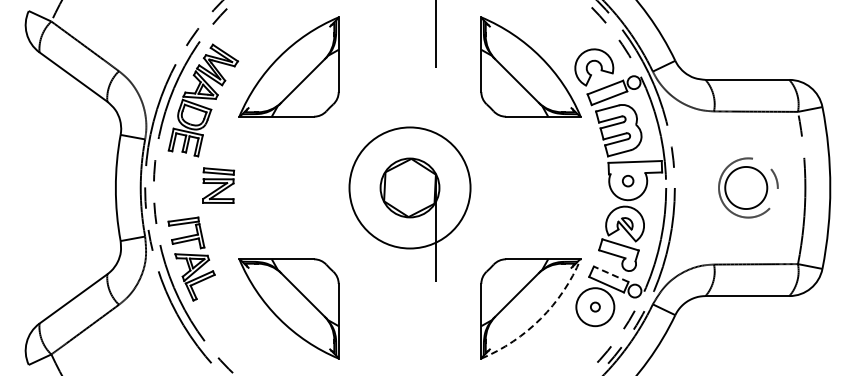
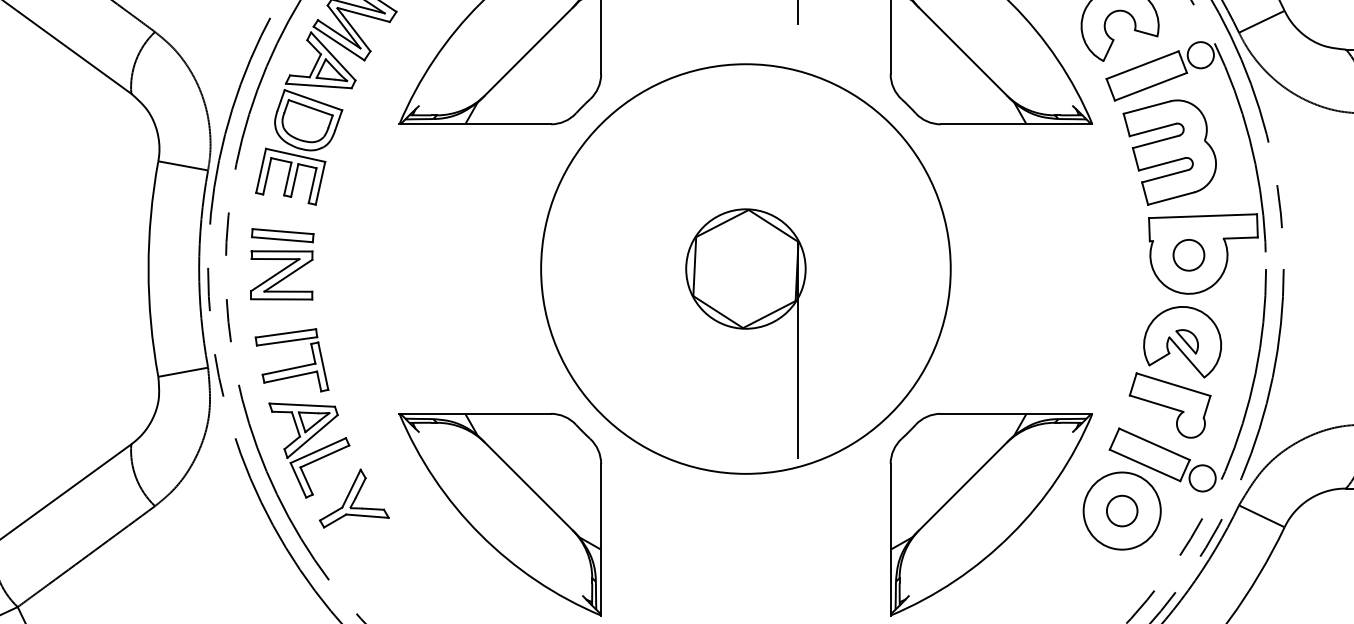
circle: (627, 180) -> (1187, 253), size x1.43
part: (218, 185) -> (281, 263), moved
circle: (409, 187) -> (744, 268), size x1.67
line: (611, 274) -> (1155, 444), dashed -> solid
part: (217, 300) -> (355, 497), added
circle: (595, 306) -> (1122, 509), size x1.67
arc: (540, 318) -> (1010, 534), dashed -> solid

